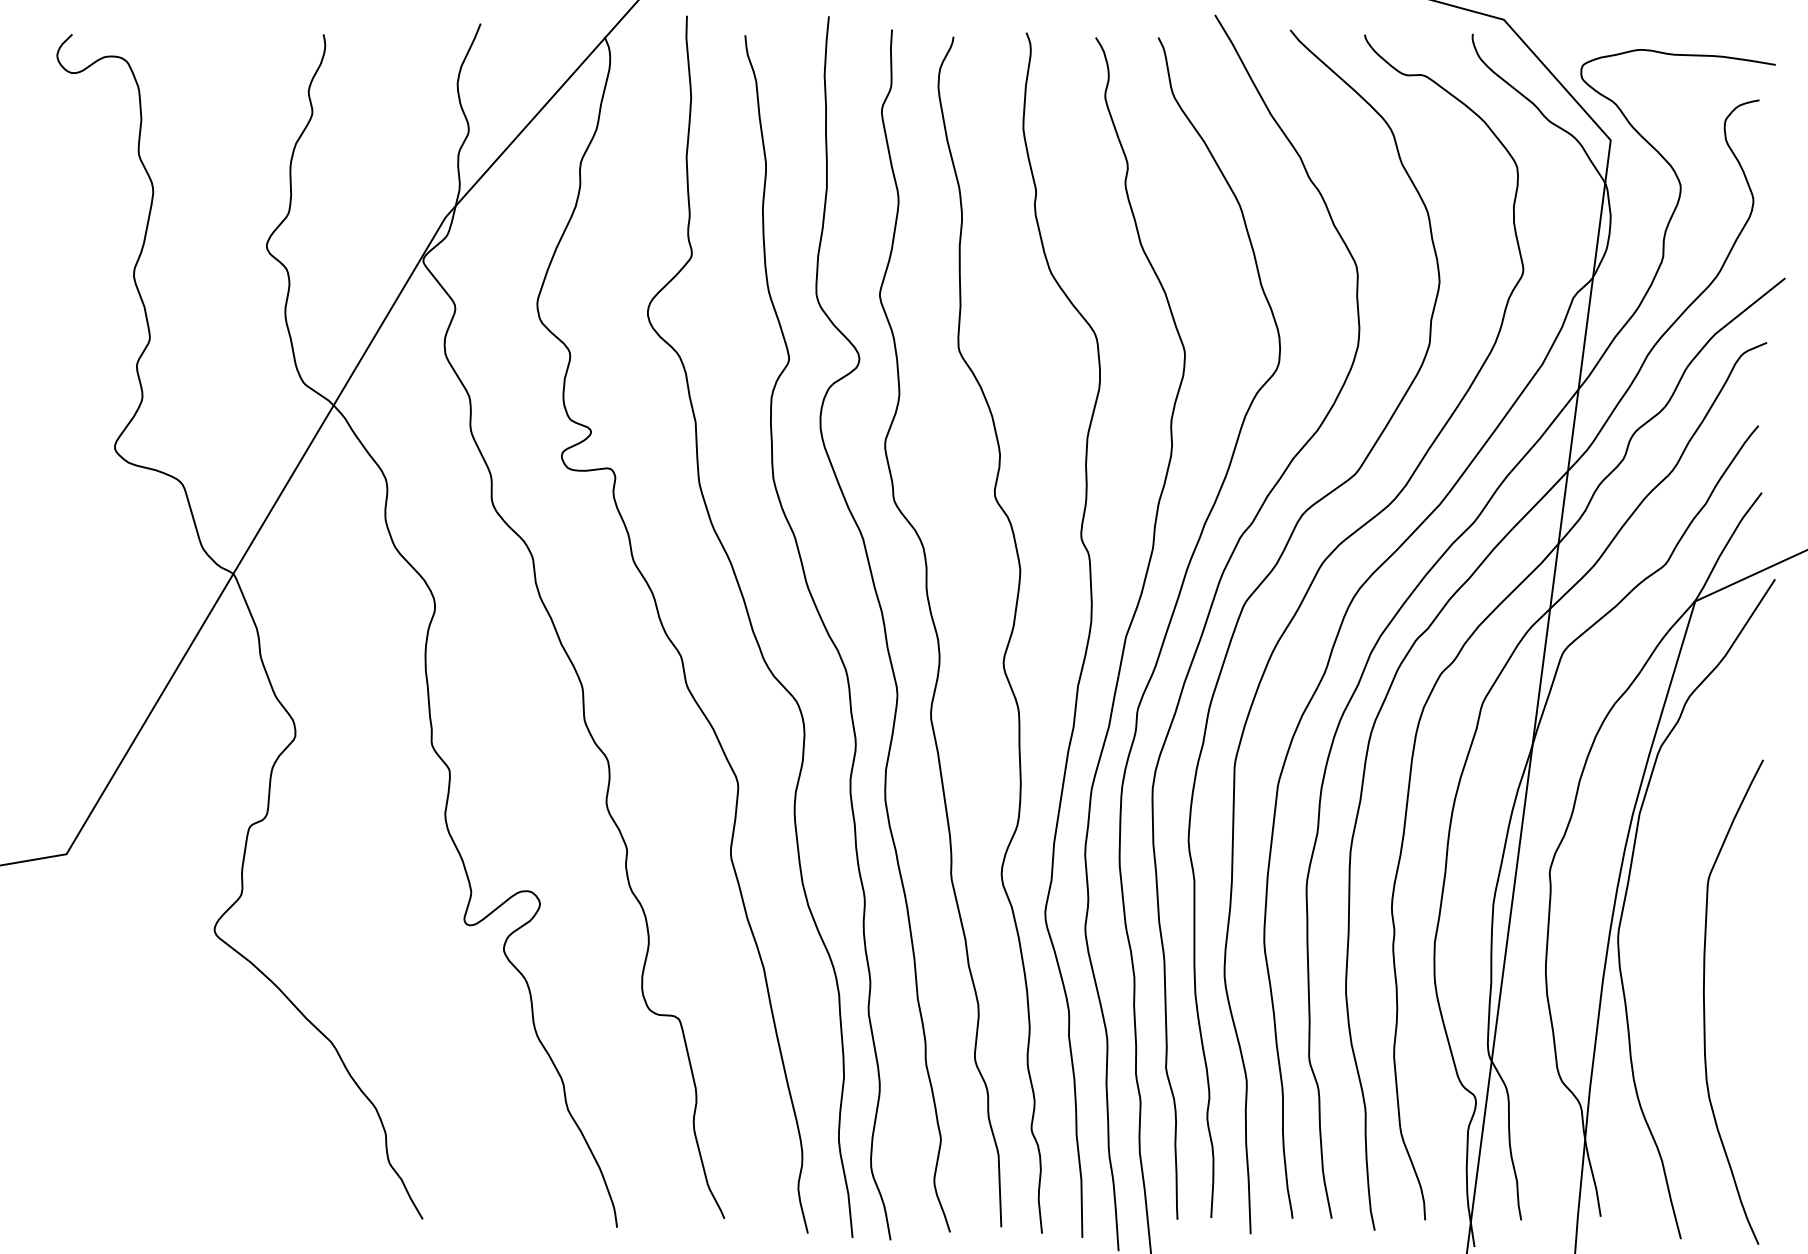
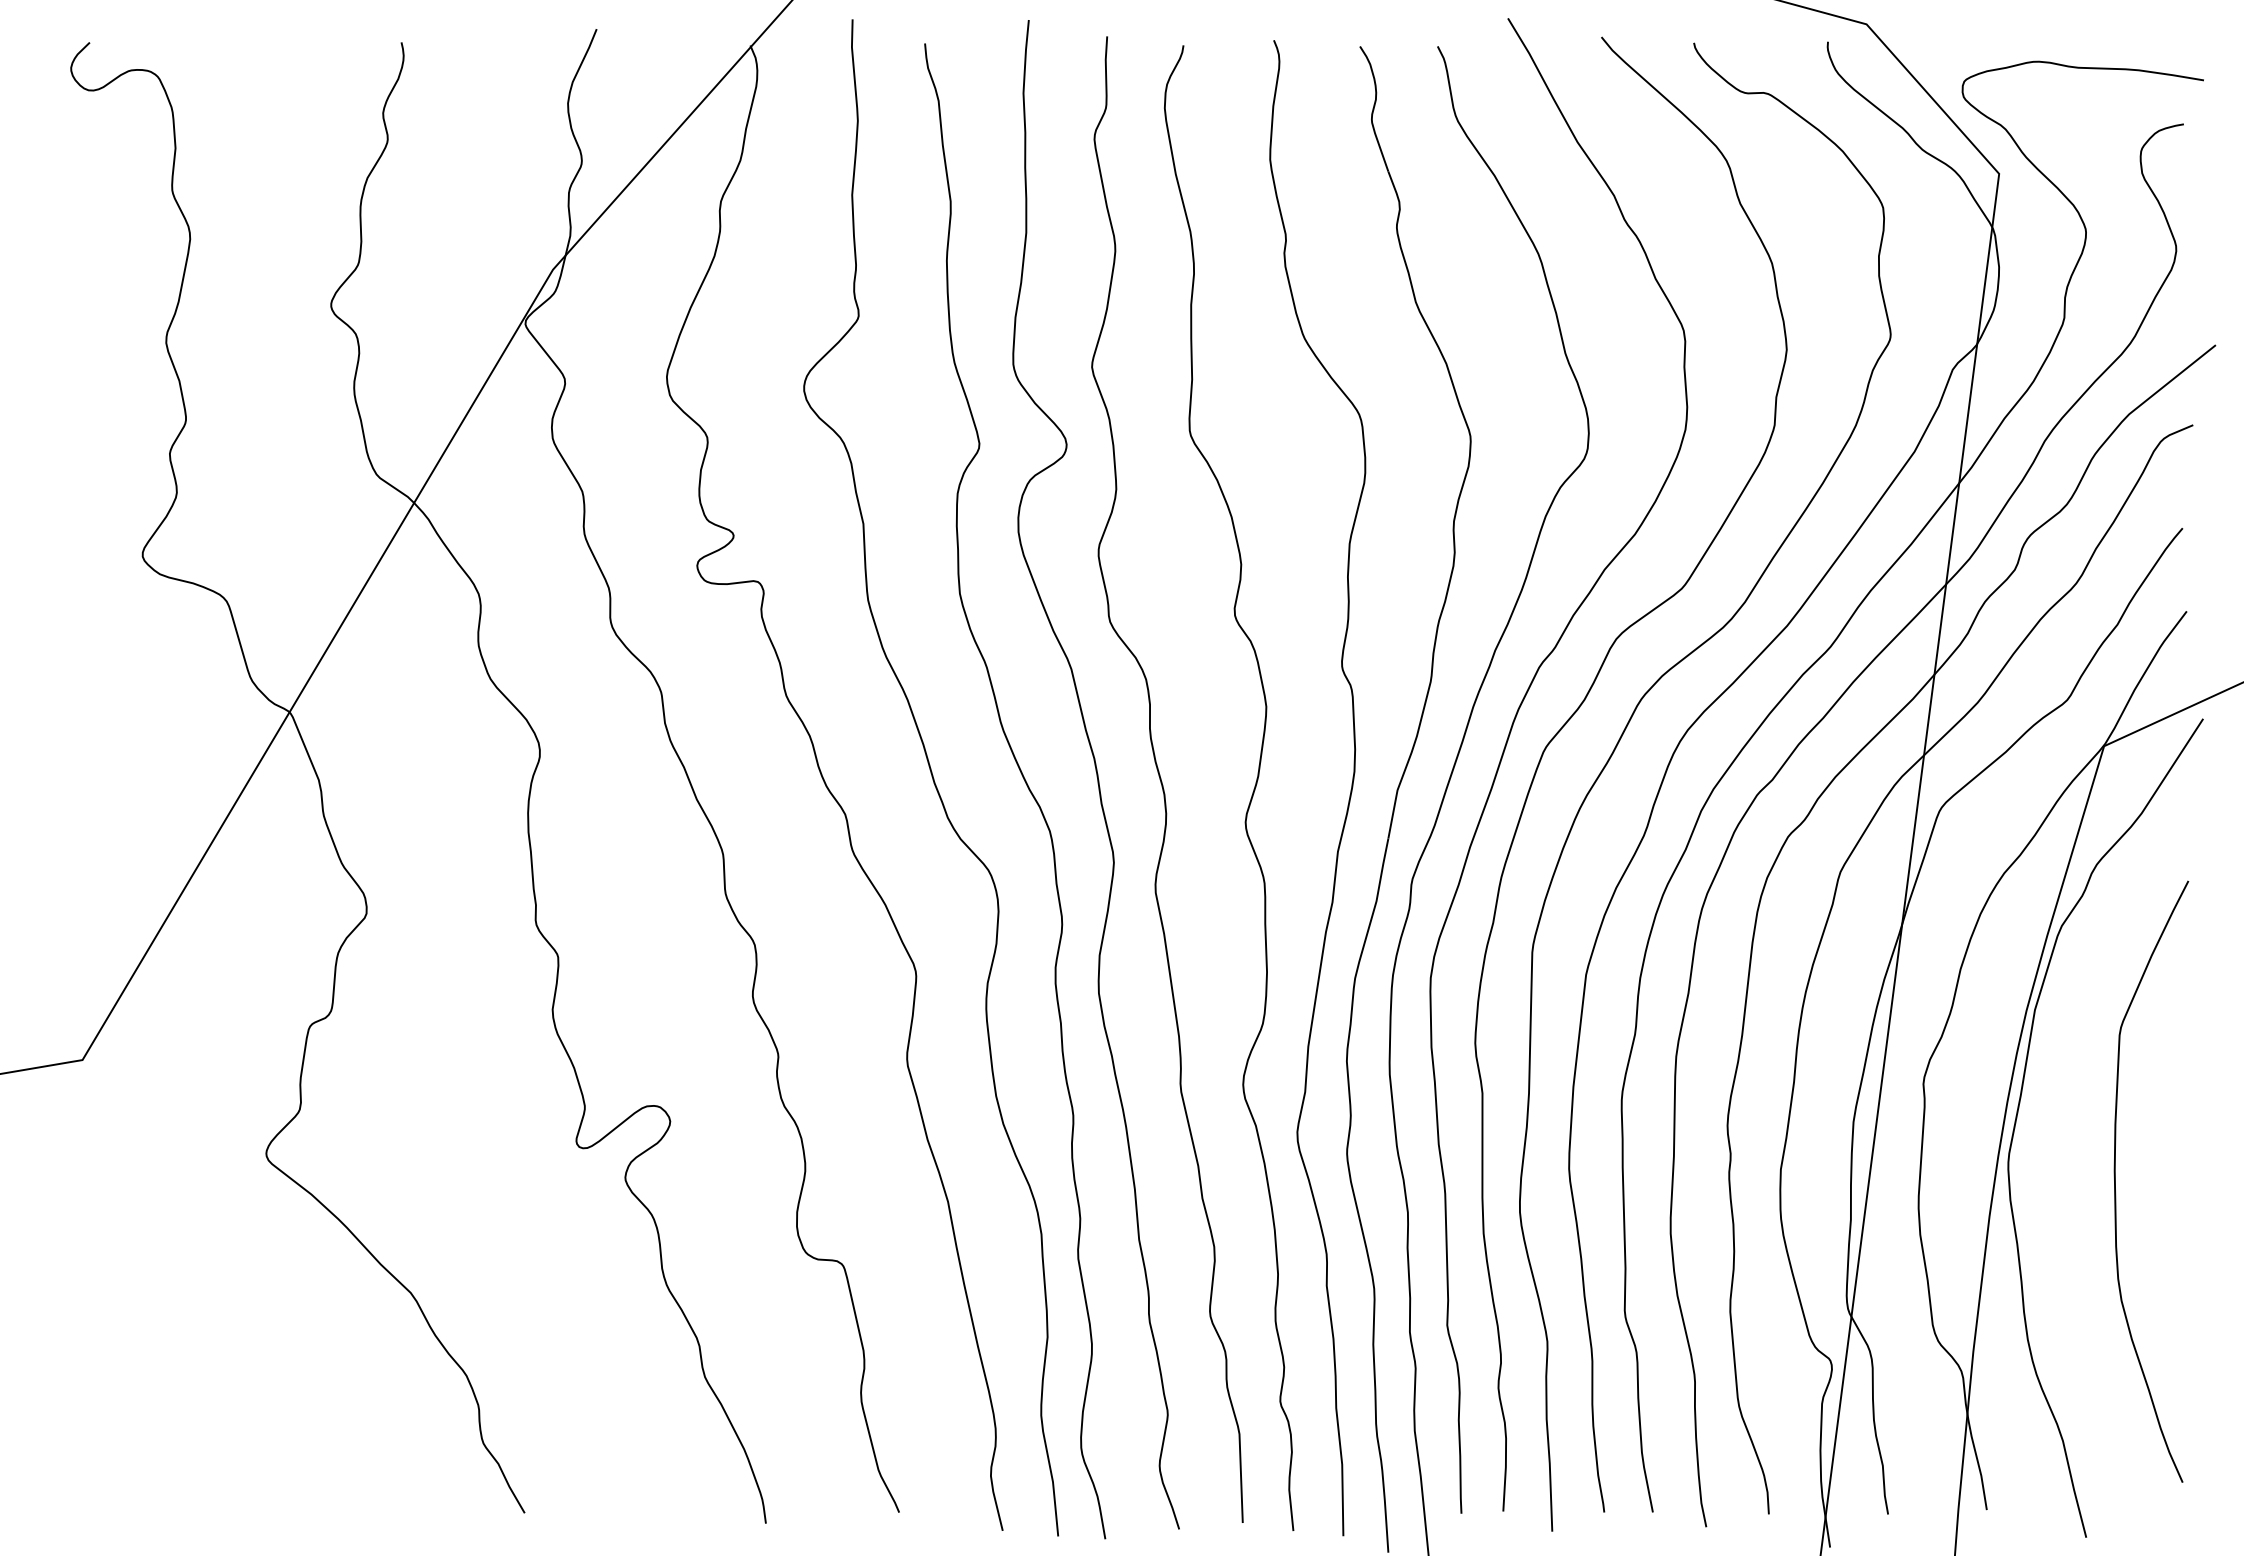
curve: (1704, 1002) -> (2115, 1181), moved

